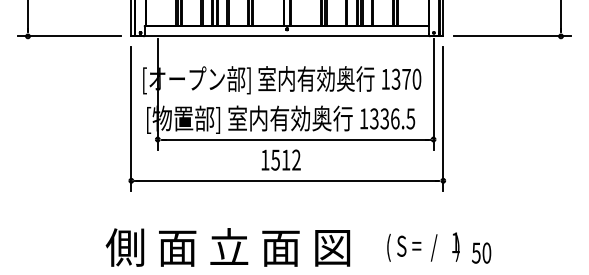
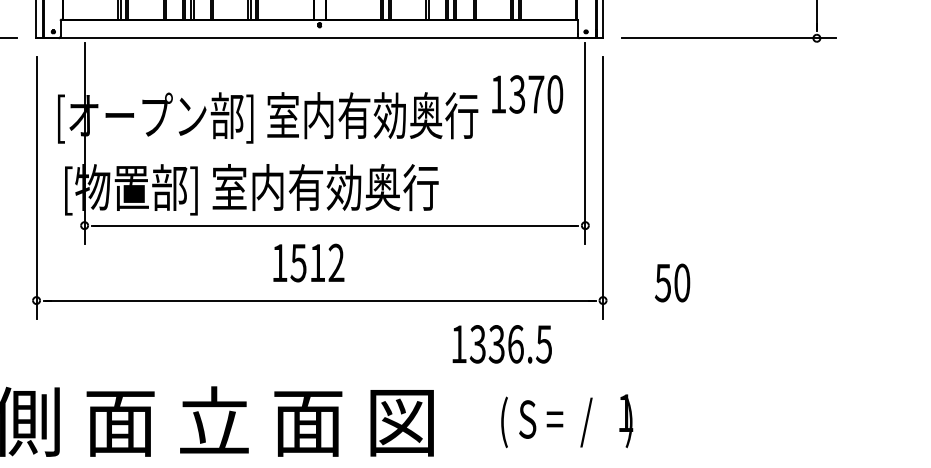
text: (401, 78) -> (527, 92), moved
text: (387, 118) -> (501, 343), moved
text: (481, 252) -> (672, 281), moved

